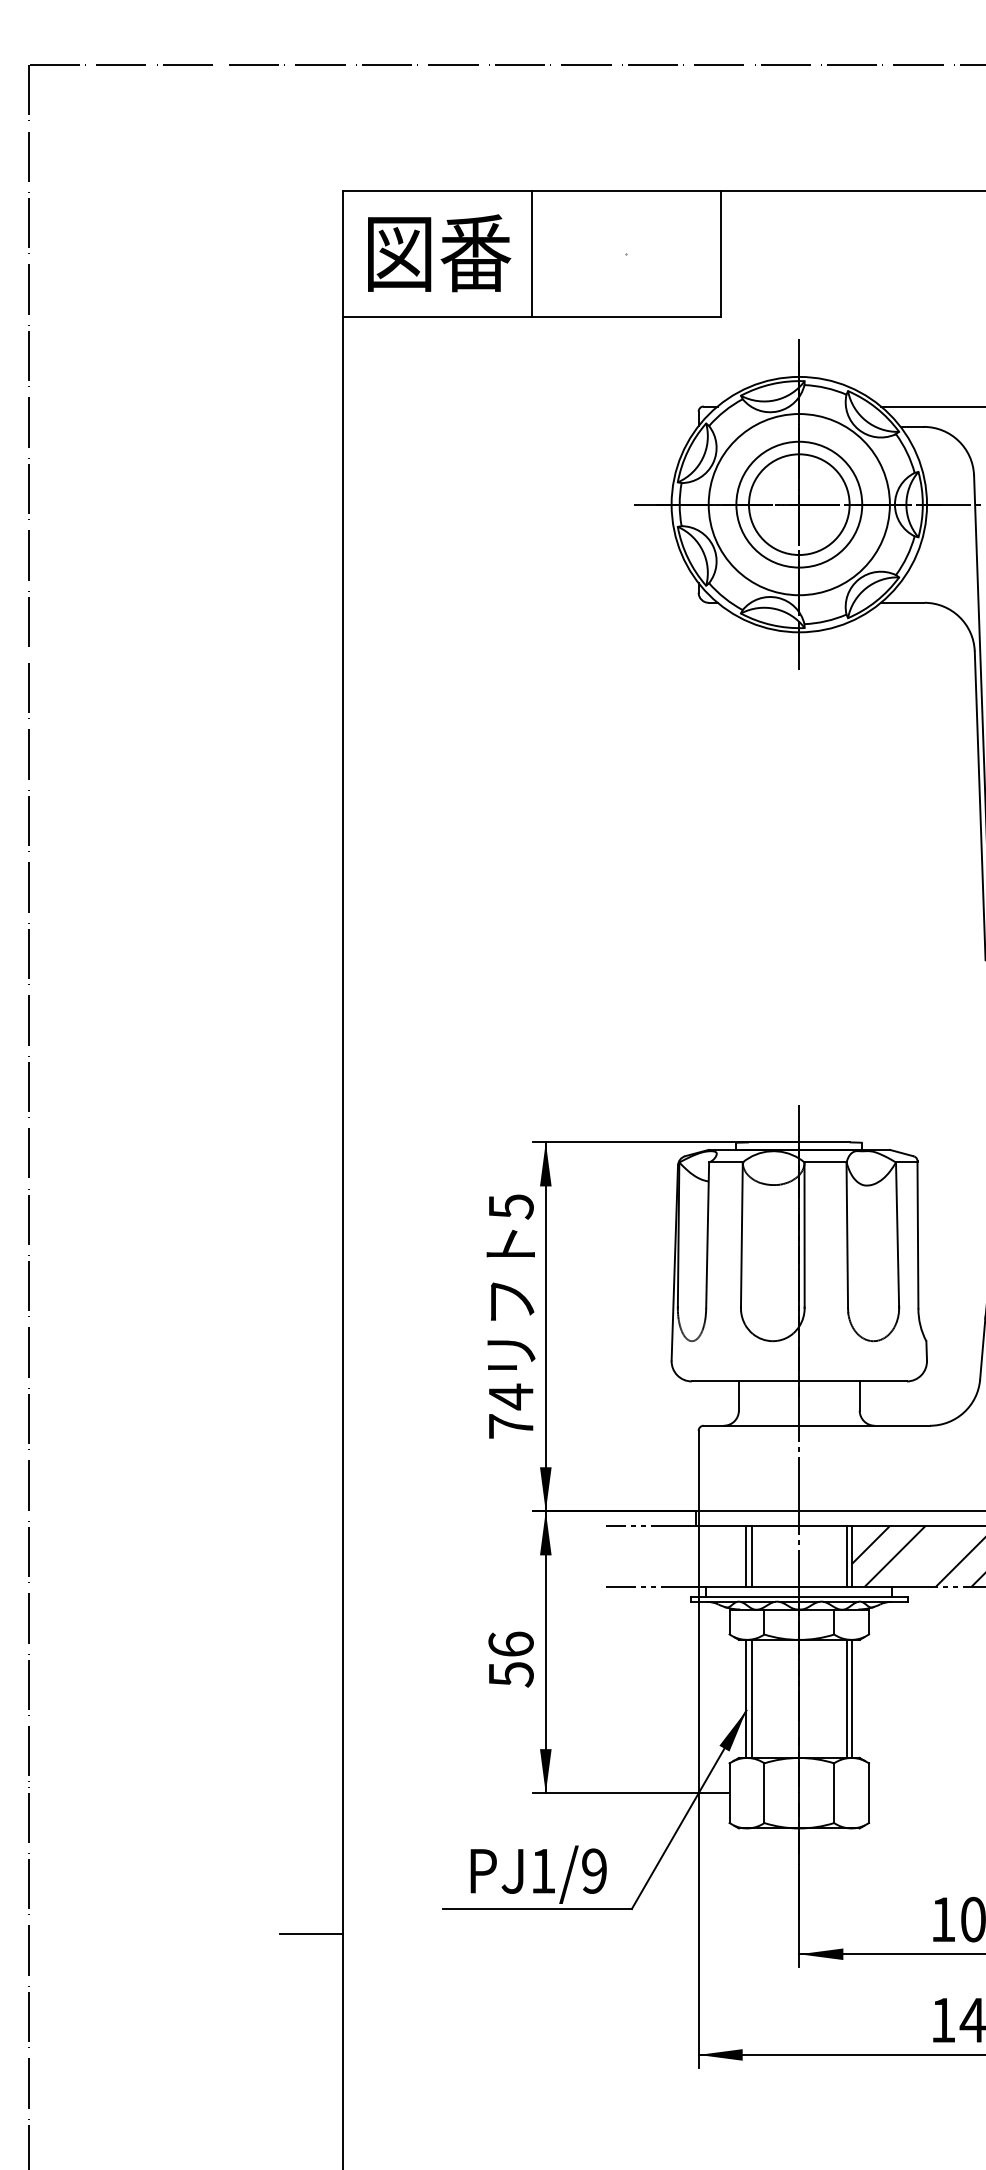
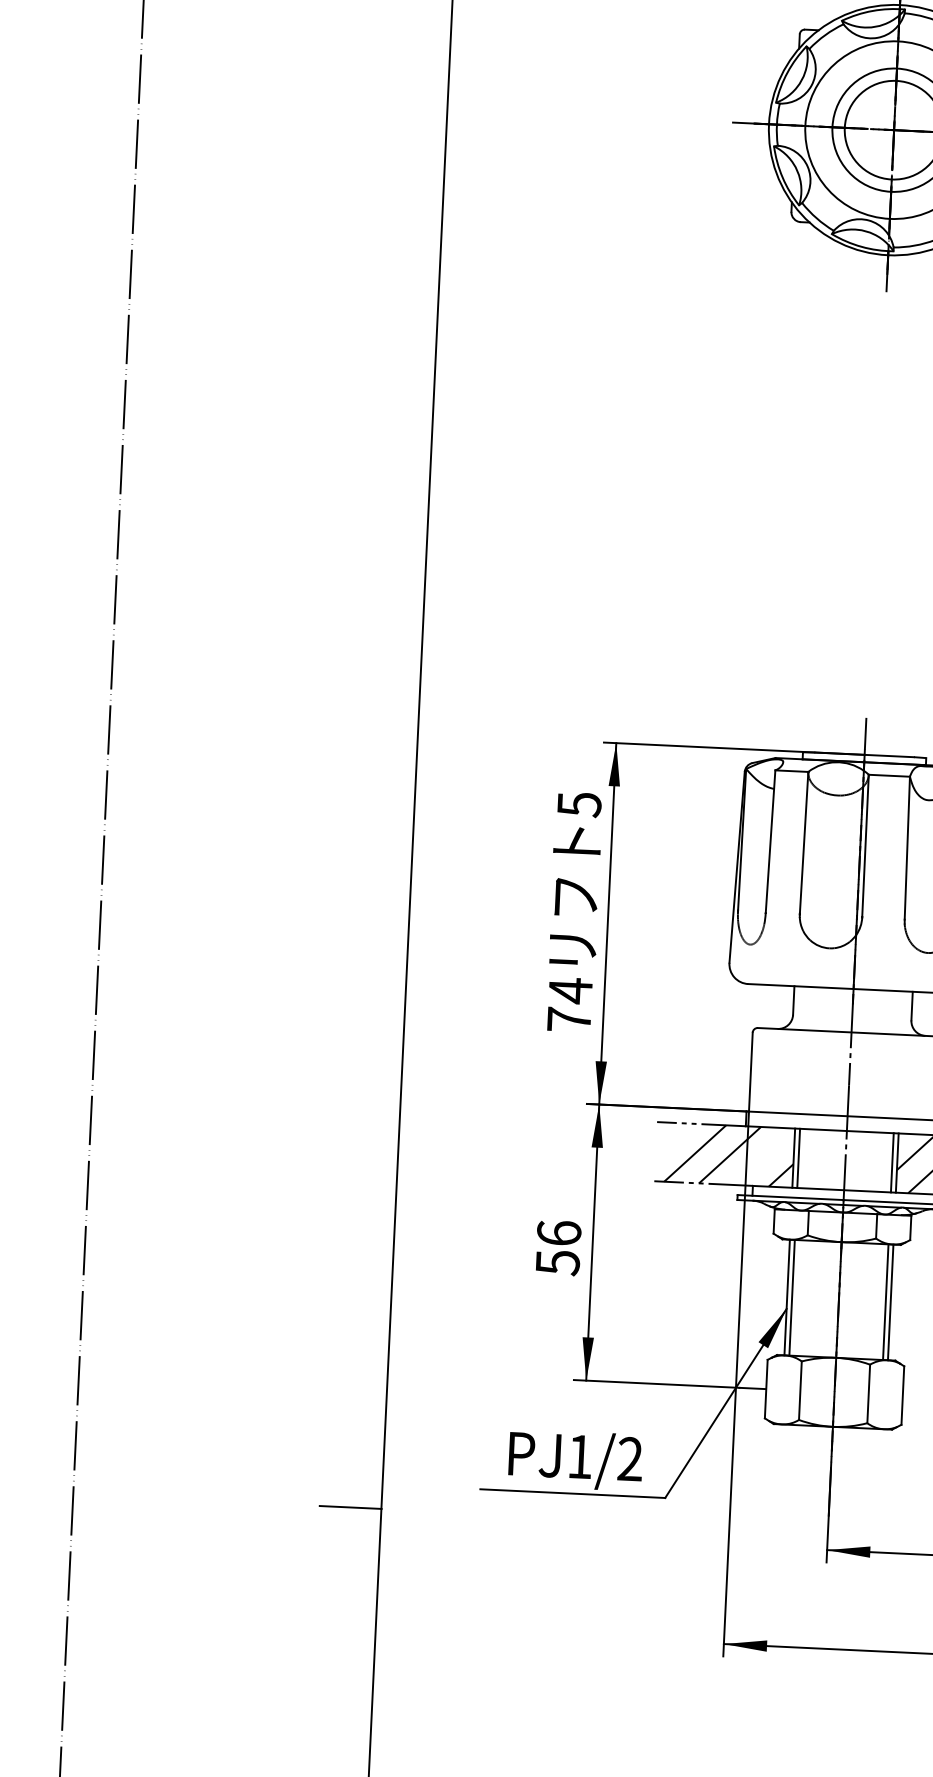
hatch: (680, 1556) -> (729, 1154), added
text: (594, 1870) -> (630, 1458), PJ1/9 -> PJ1/2

